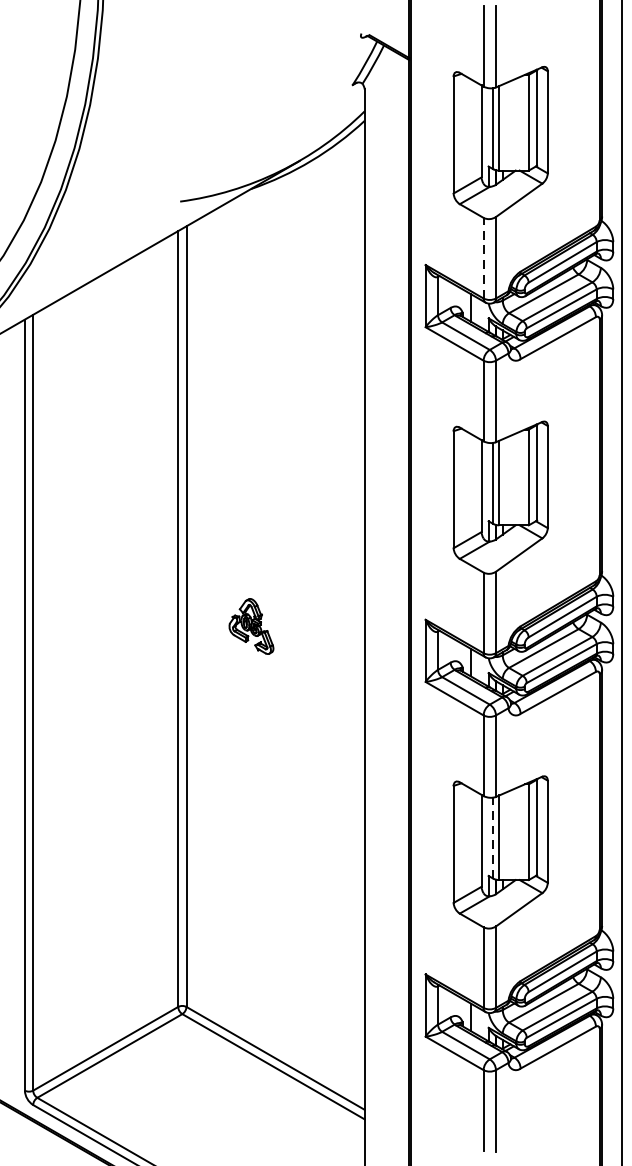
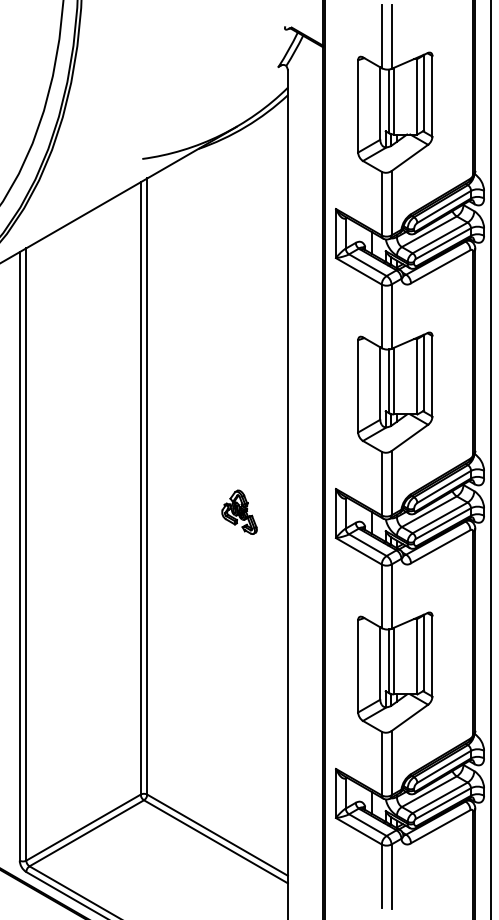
line: (483, 258) -> (381, 203), dashed -> solid
part: (251, 625) -> (239, 511), moved
line: (493, 838) -> (389, 661), dashed -> solid

